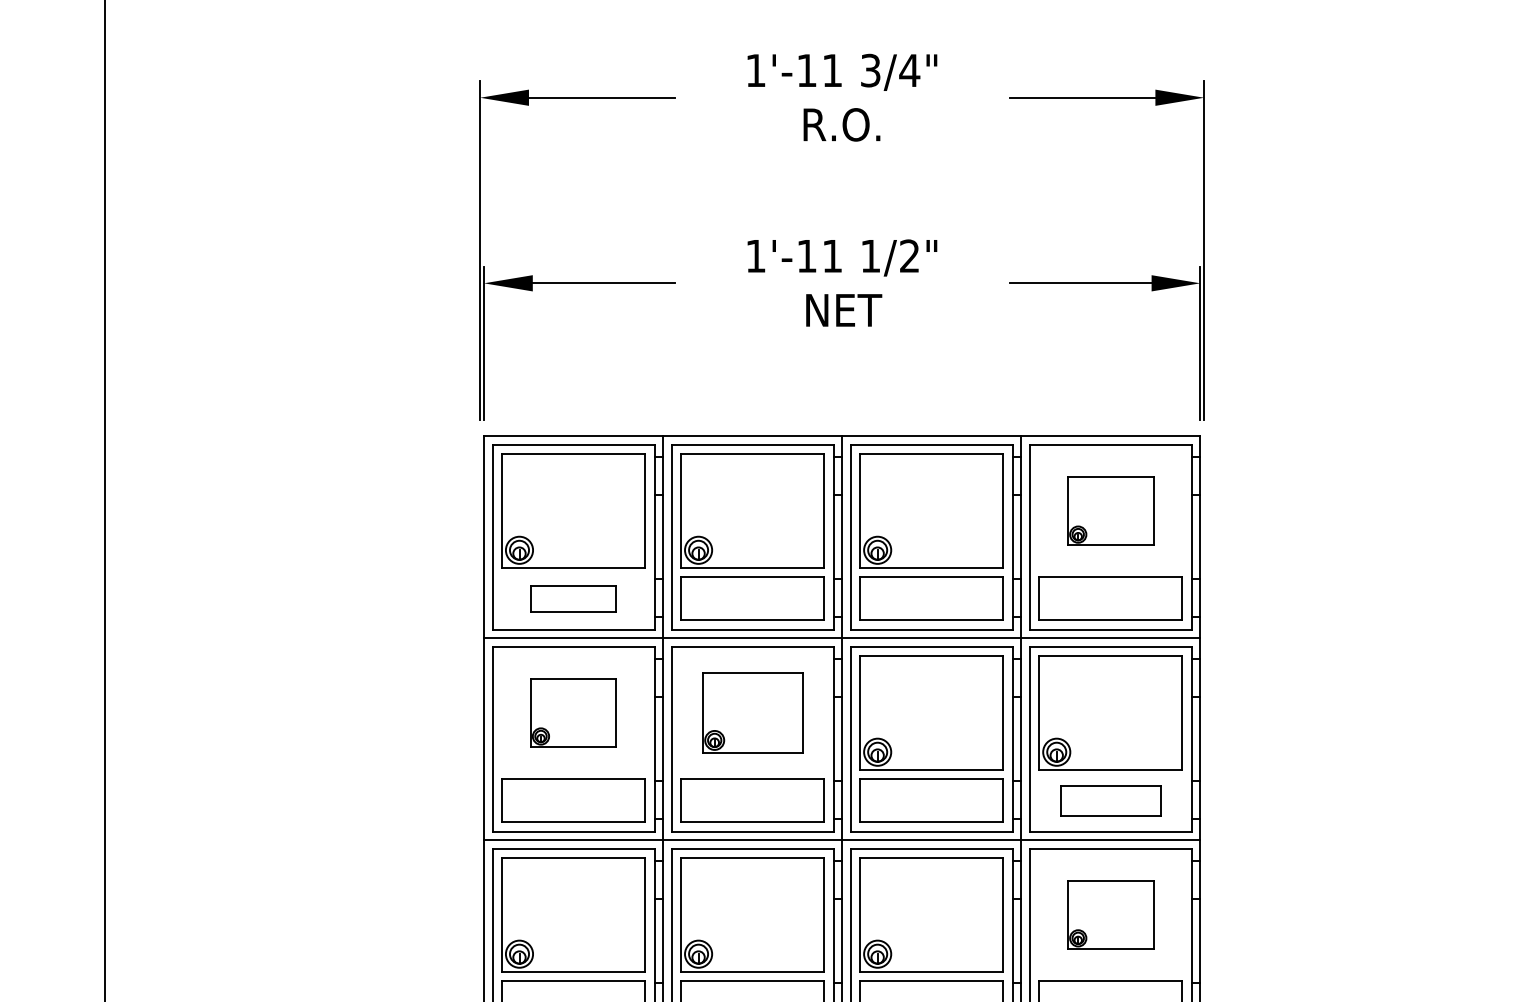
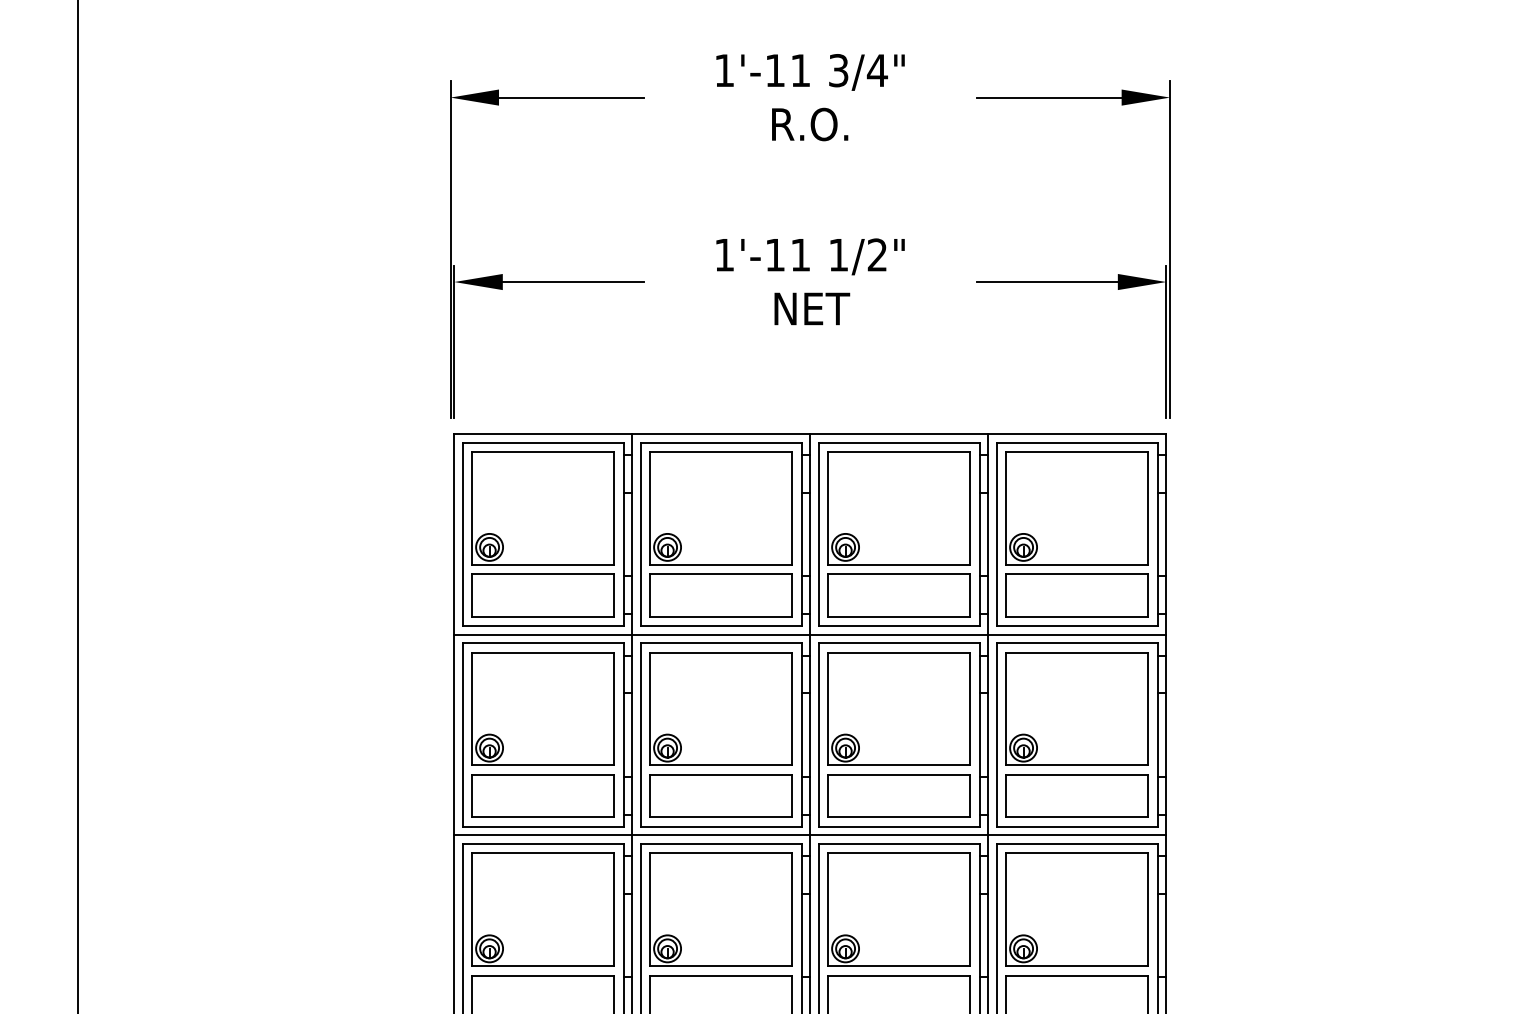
part: (1109, 511) -> (1076, 508), size x1.67
part: (572, 598) -> (542, 595), size x1.67
part: (572, 712) -> (542, 708), size x1.67
part: (751, 712) -> (720, 708), size x1.43
part: (1109, 799) -> (1076, 795), size x1.43
part: (1109, 914) -> (1076, 909), size x1.67

